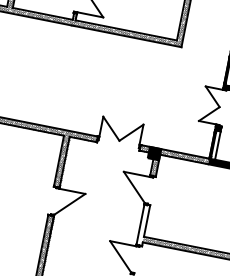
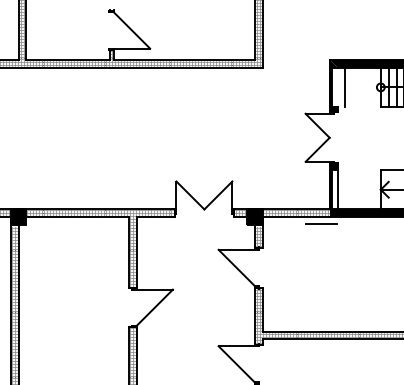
line: (201, 167) -> (321, 223), added
hatch: (143, 225) -> (258, 316), added

